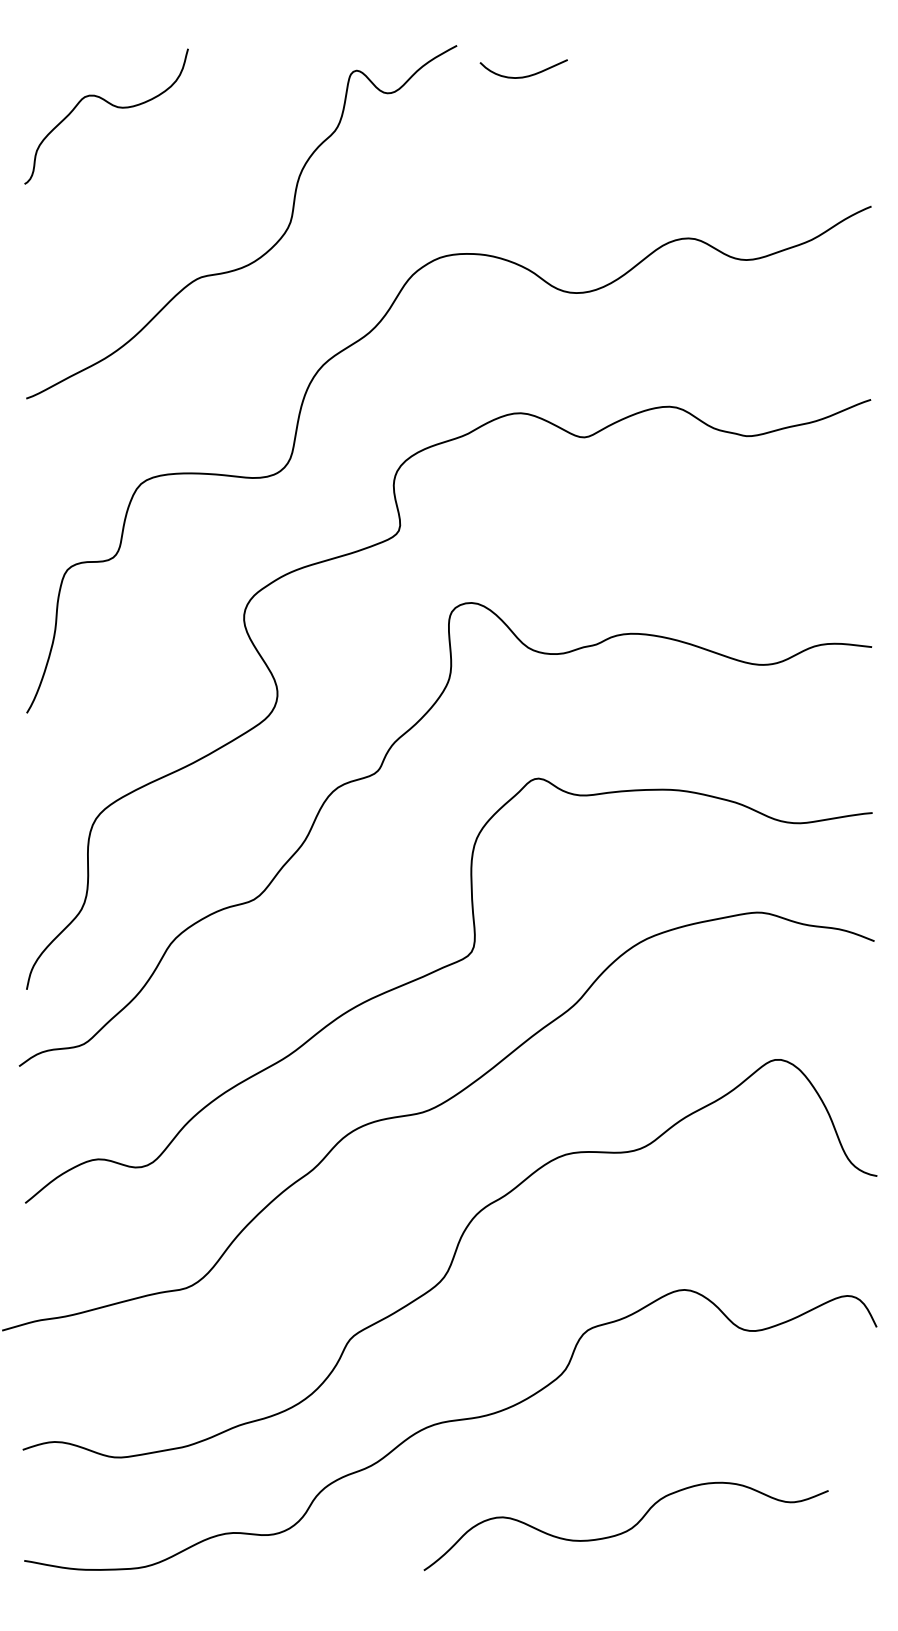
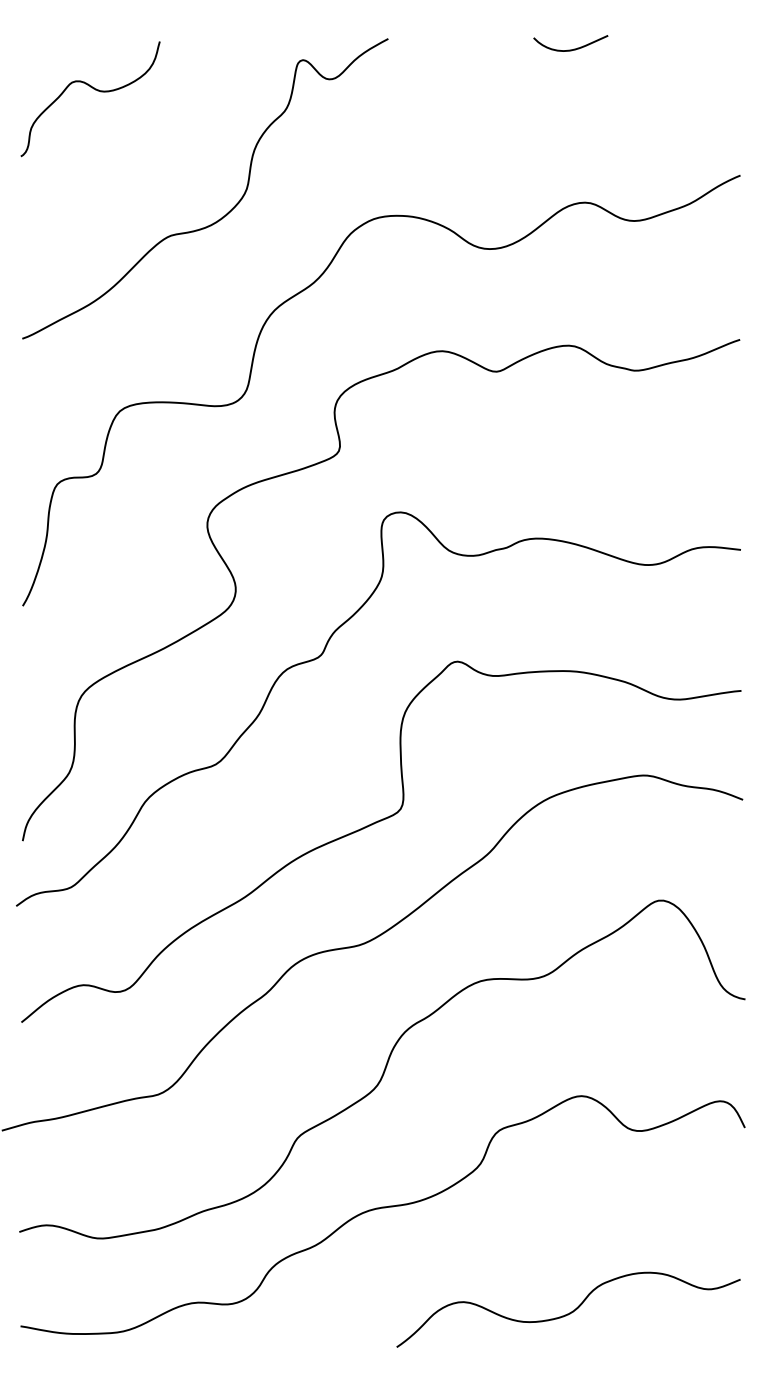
curve: (526, 75) -> (573, 48), moved
curve: (627, 1529) -> (569, 1312), moved

